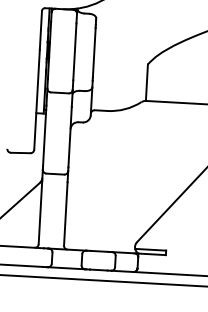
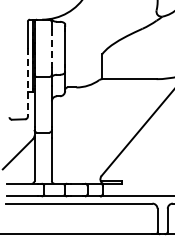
line: (74, 52) -> (51, 48), solid -> dashed
line: (36, 101) -> (27, 83), solid -> dashed

